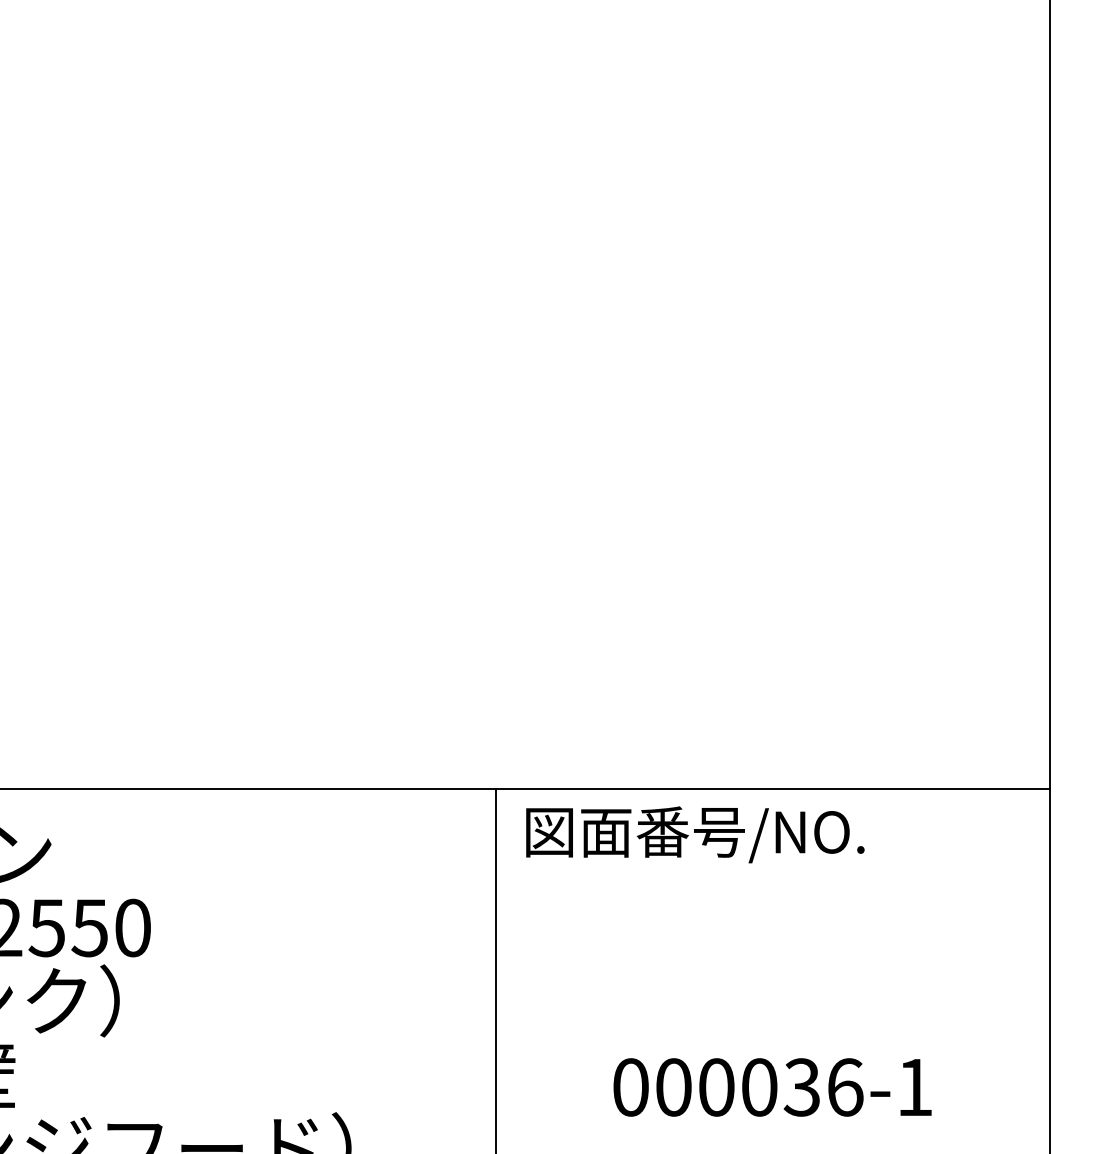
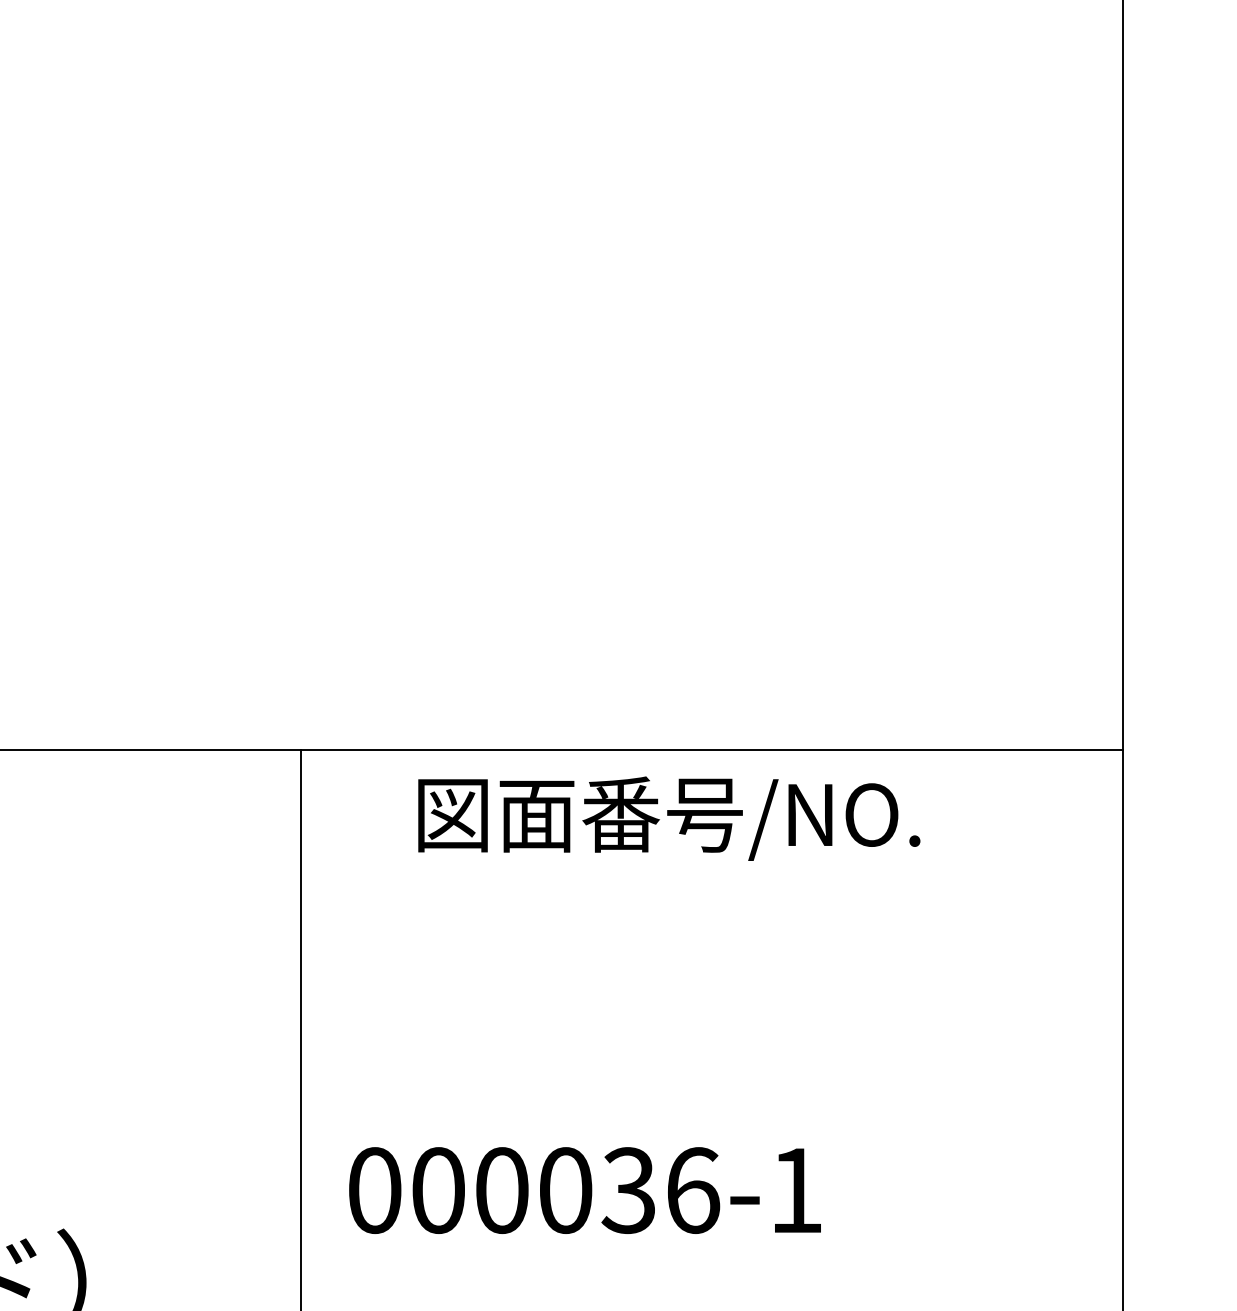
text: (695, 834) -> (669, 818), moved
text: (772, 1087) -> (584, 1190), moved

